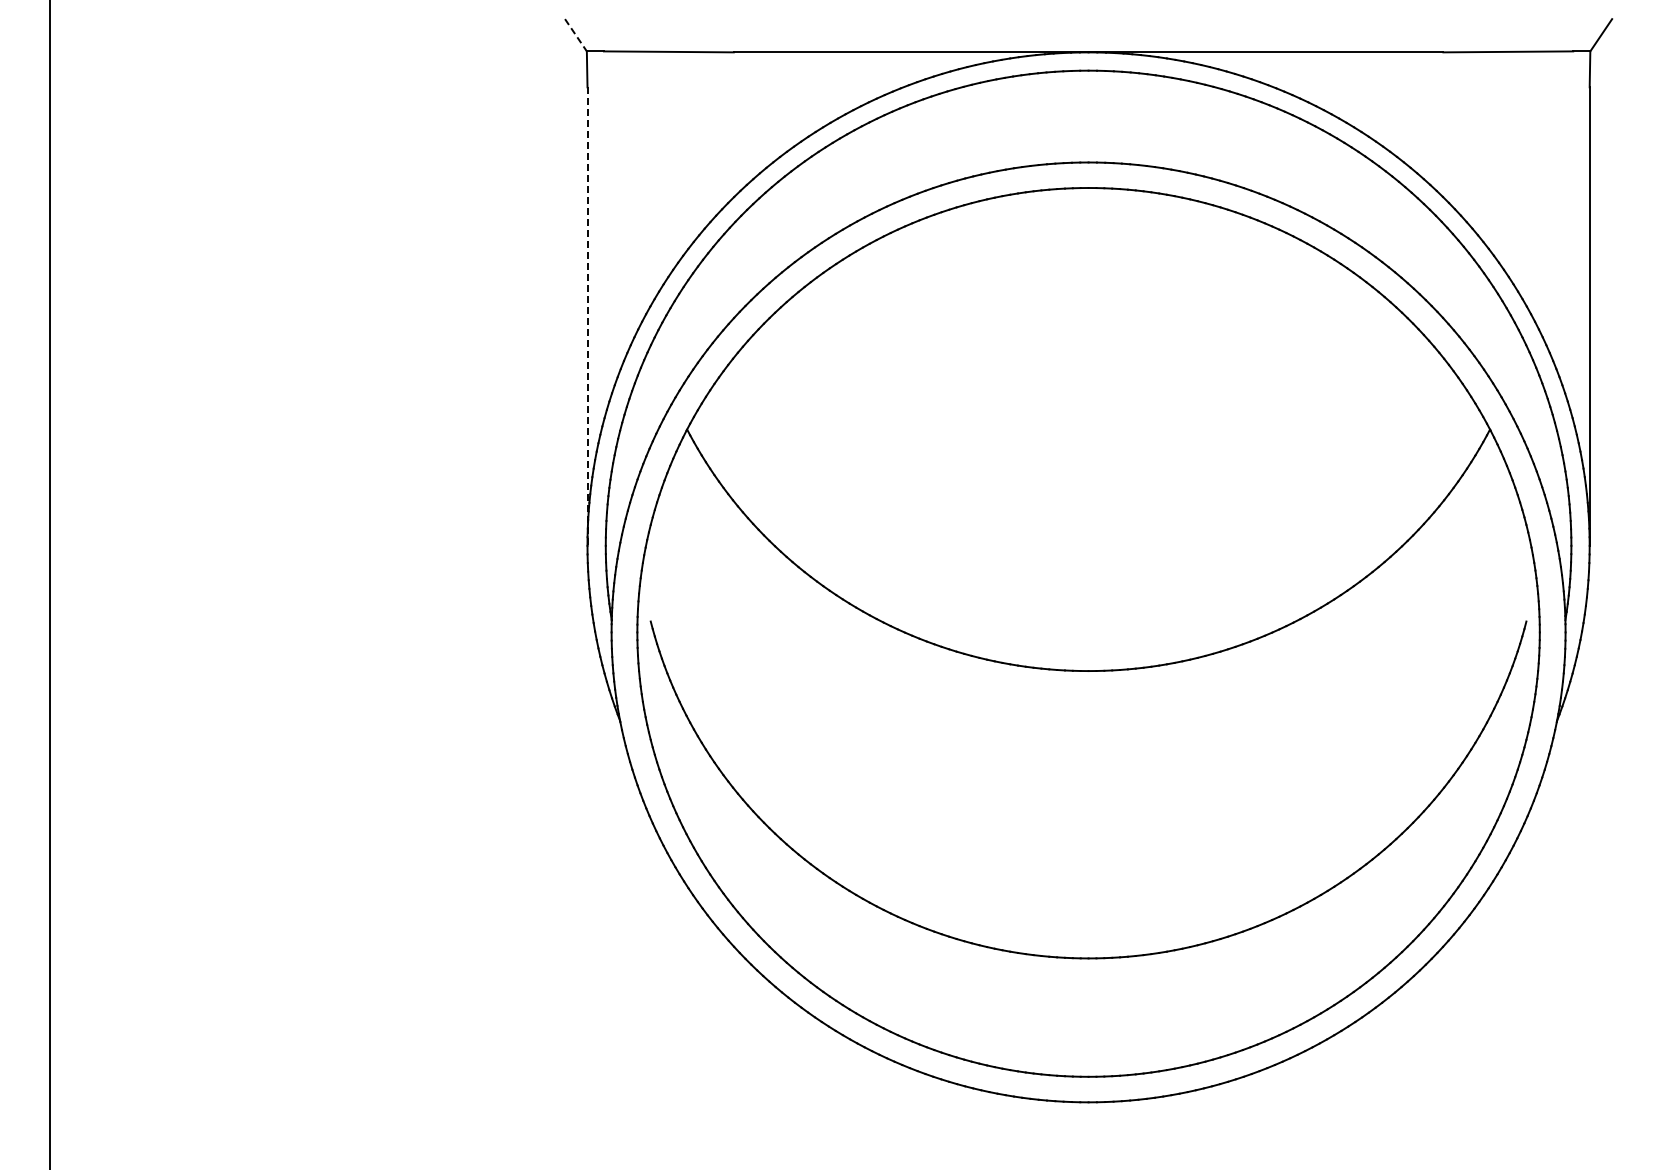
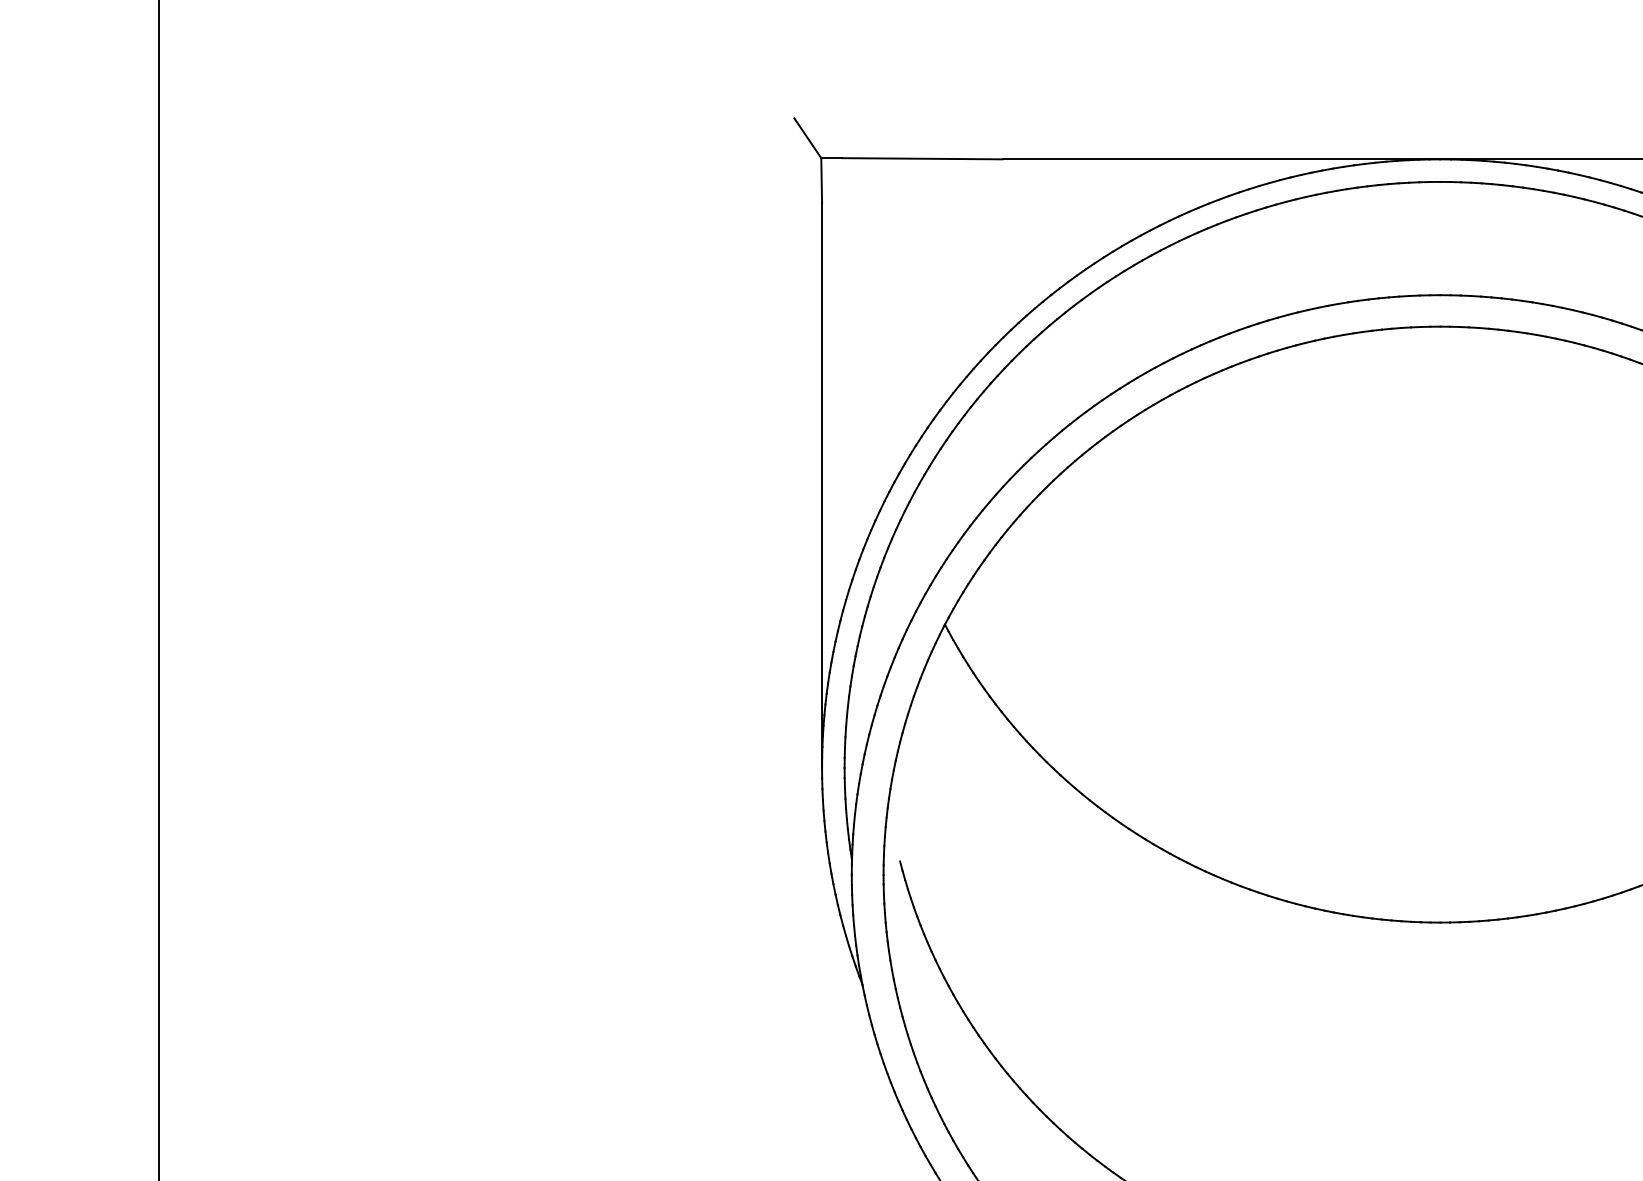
line: (576, 35) -> (808, 138), dashed -> solid
line: (587, 317) -> (822, 486), dashed -> solid

